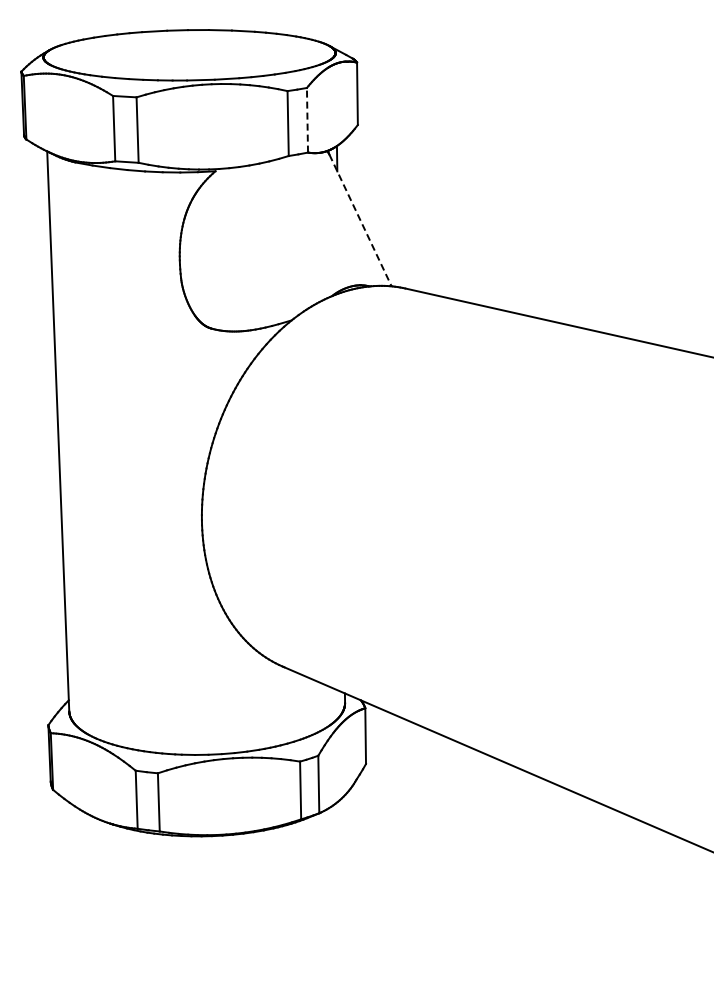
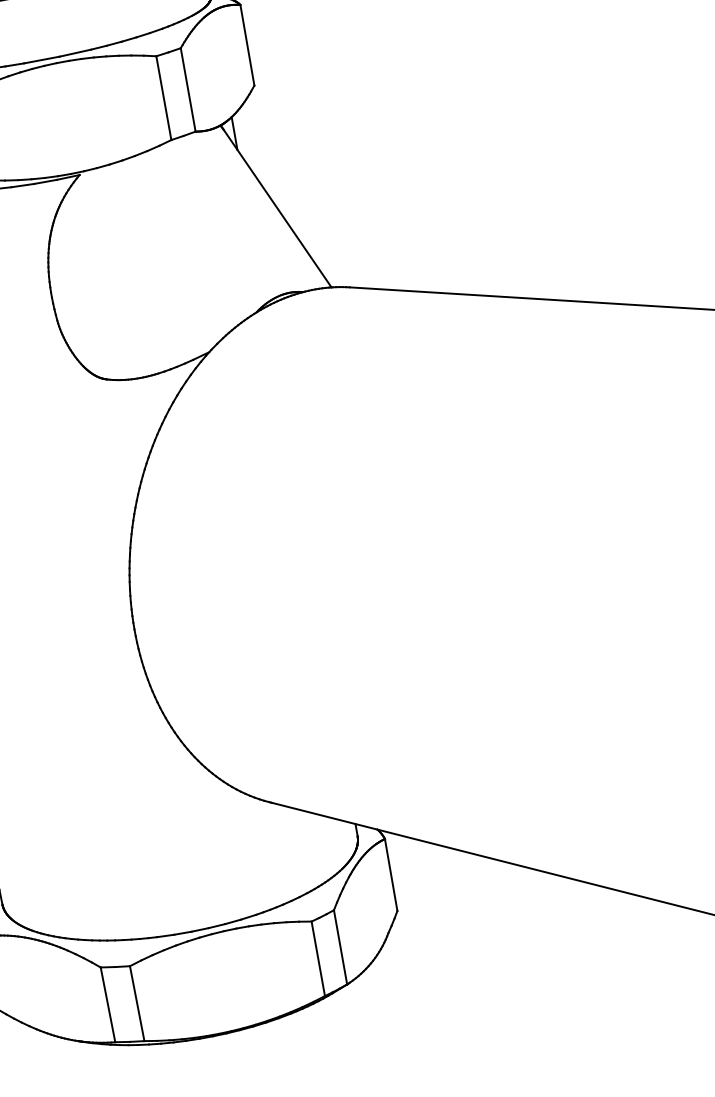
line: (307, 119) -> (188, 88), dashed -> solid
line: (360, 220) -> (277, 208), dashed -> solid

